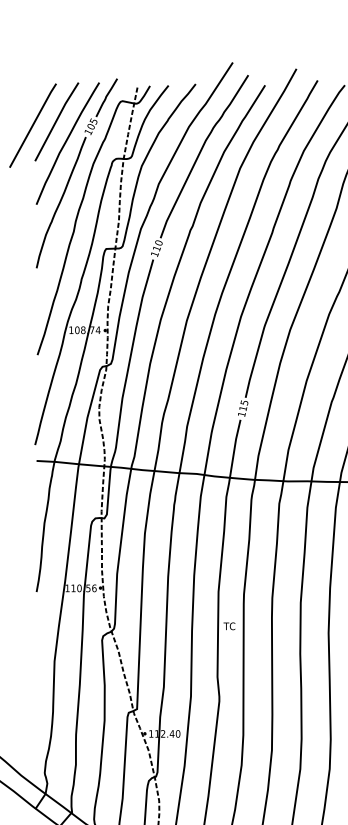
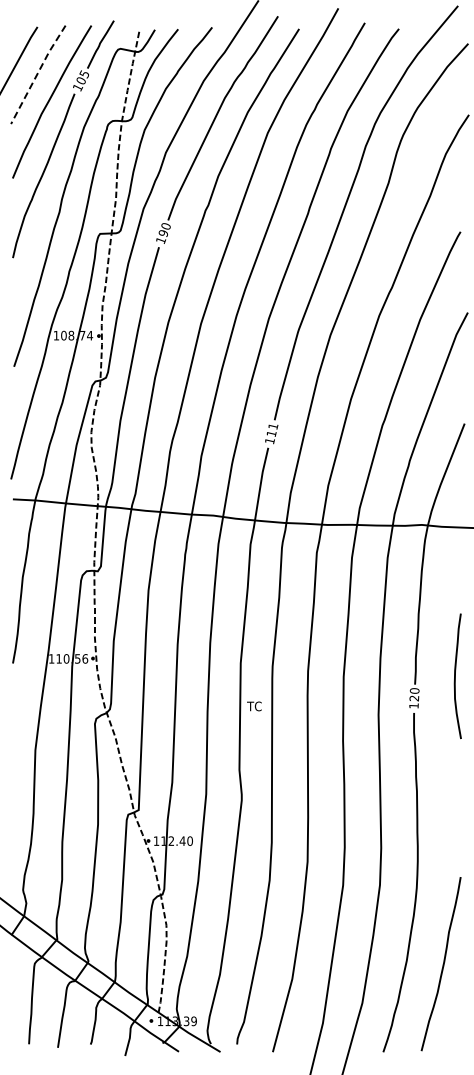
line: (56, 120) -> (37, 73), solid -> dashed
text: (156, 248) -> (163, 233), 110 -> 190
text: (244, 402) -> (273, 426), 115 -> 111

